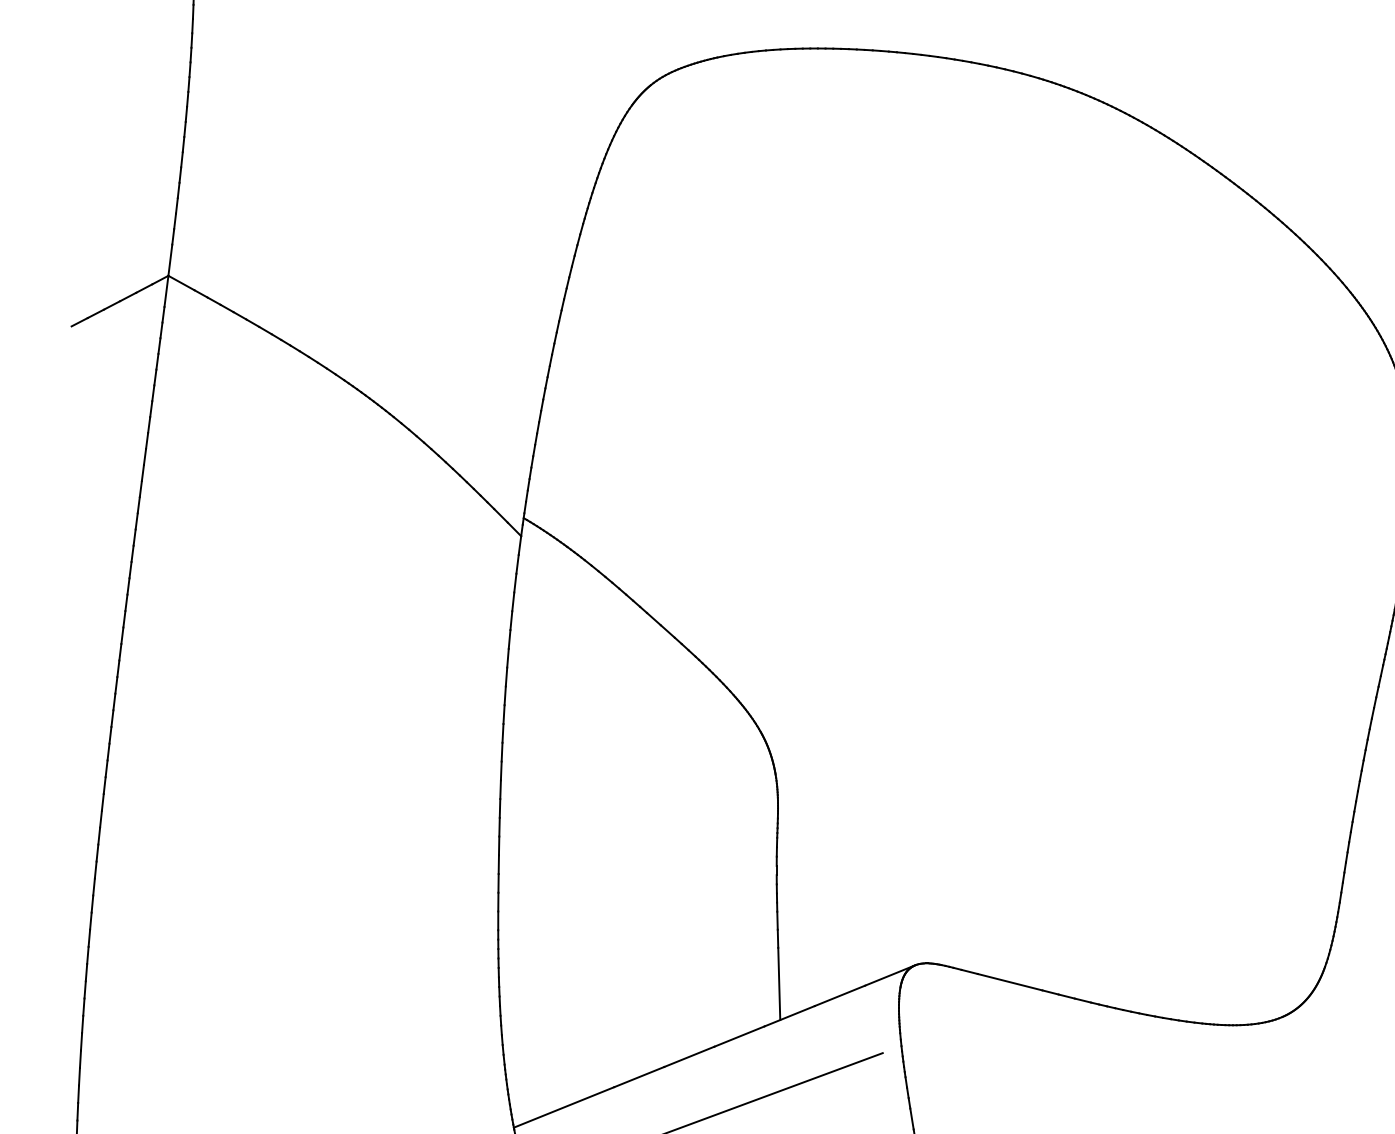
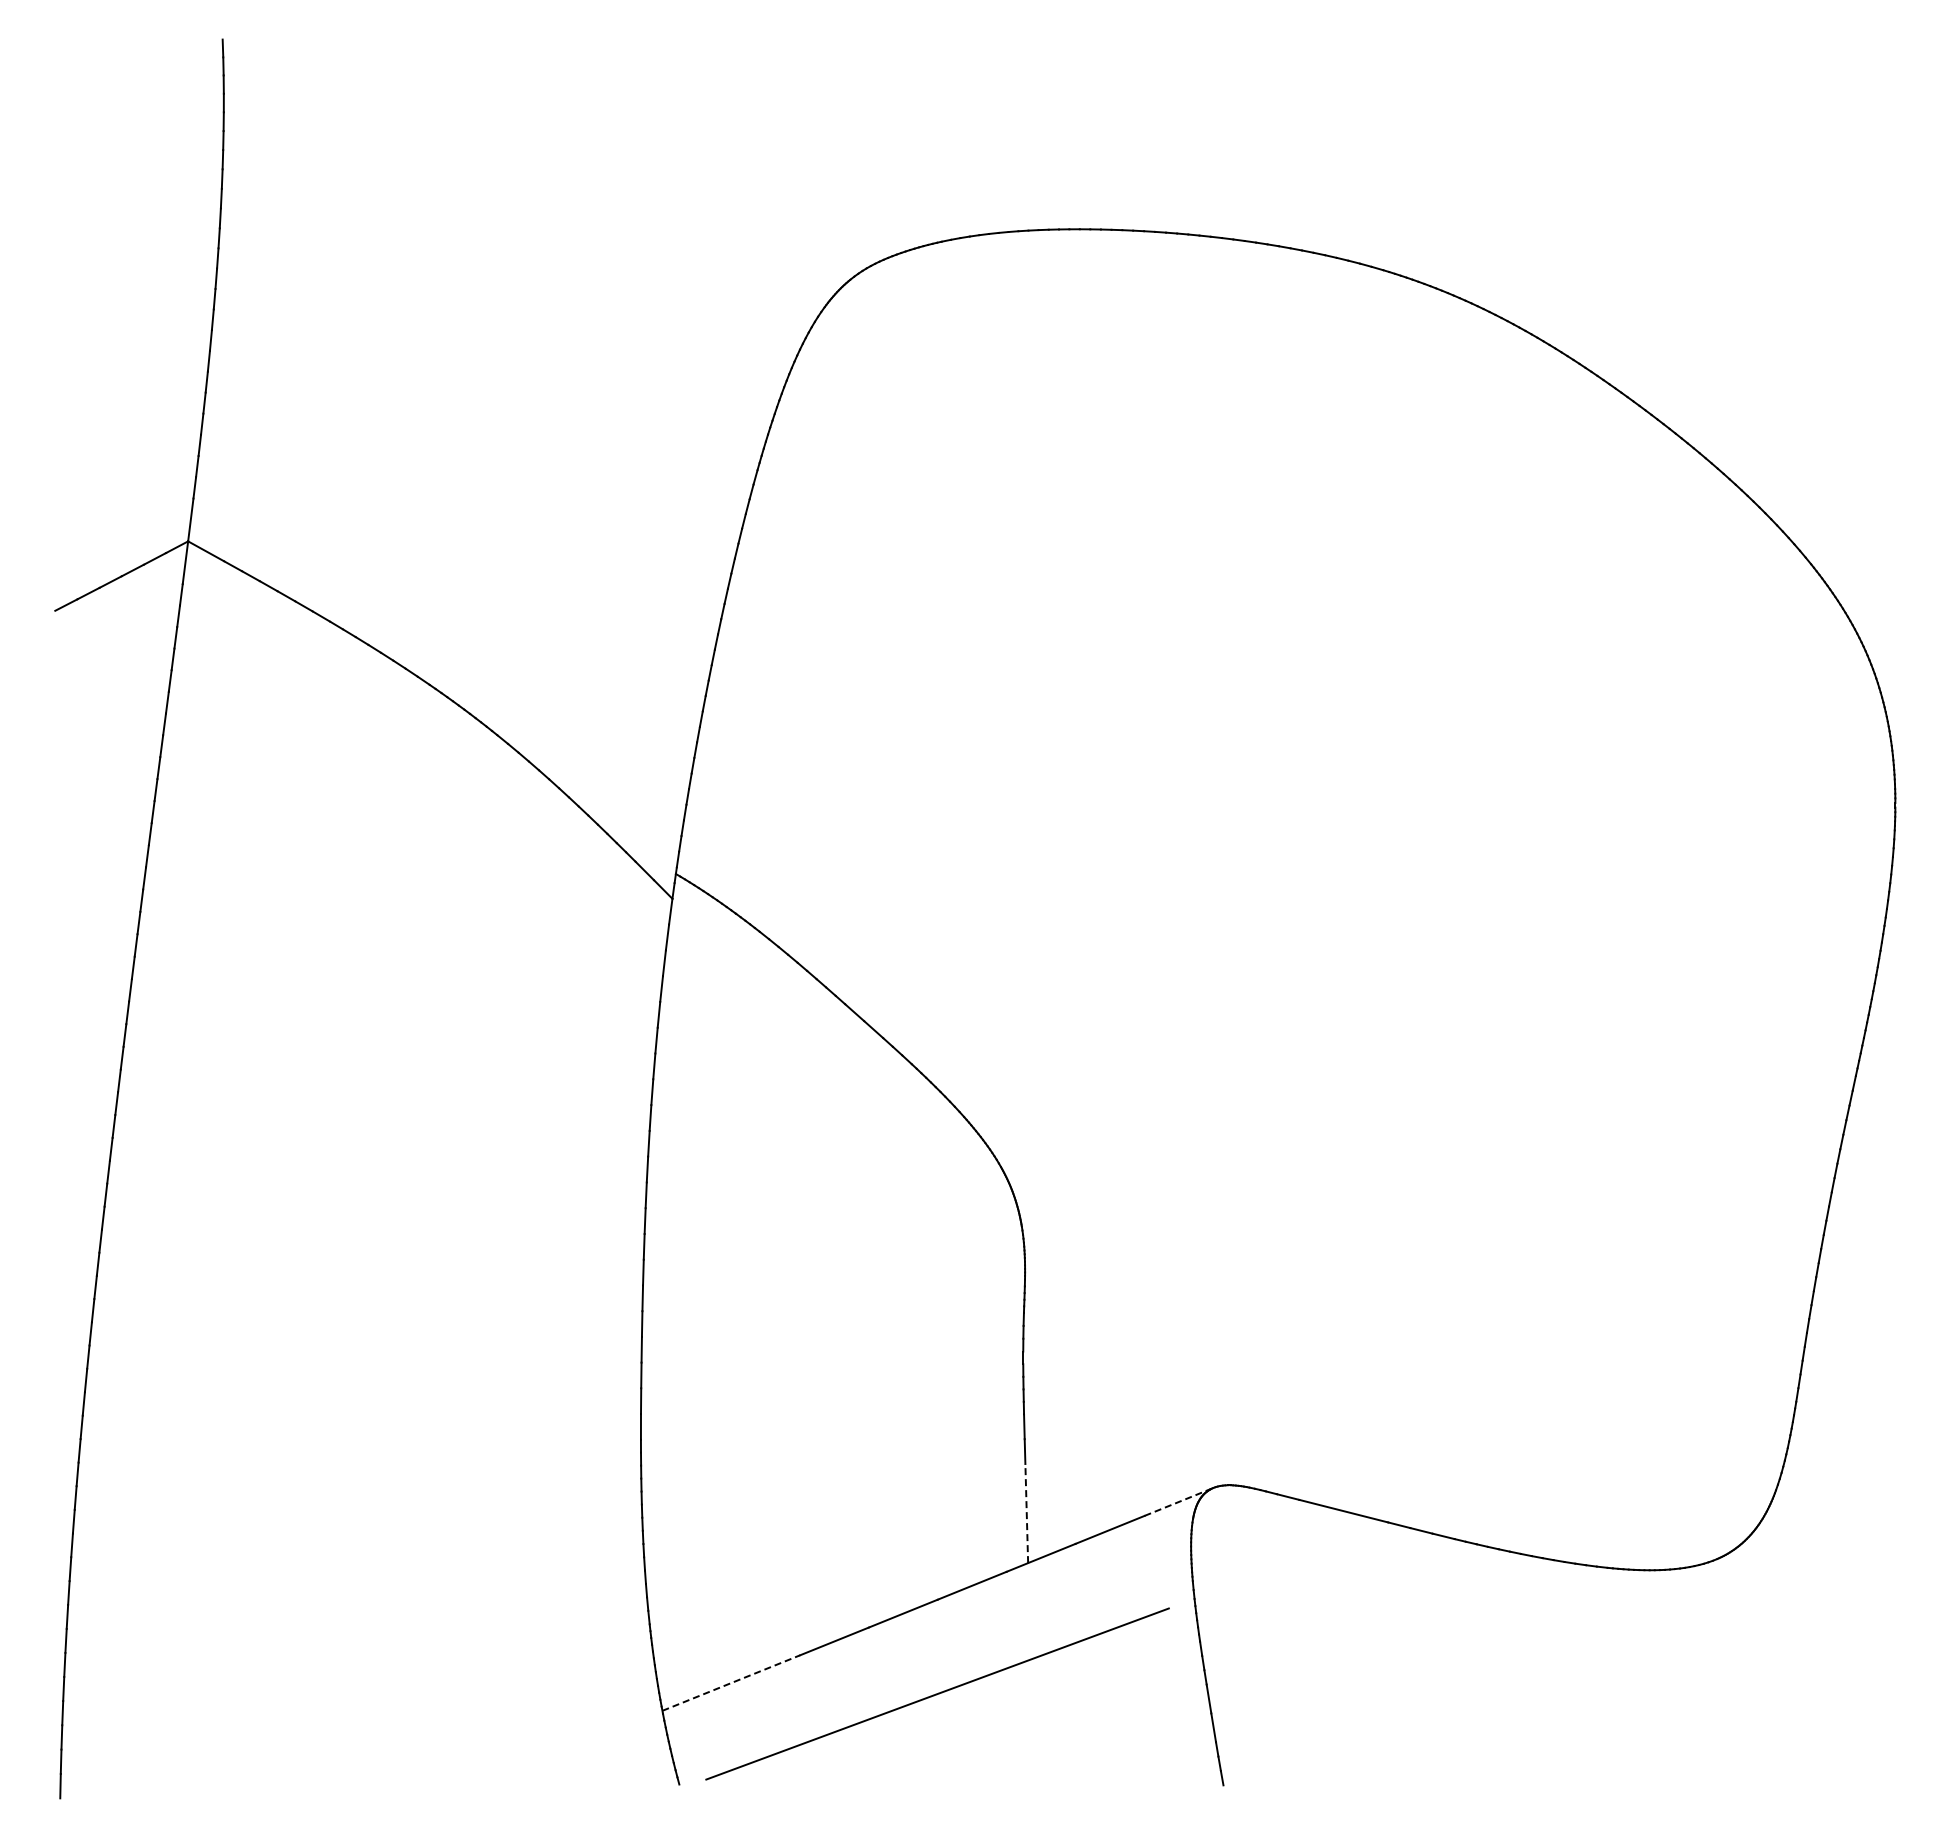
line: (890, 975) -> (1179, 1501), solid -> dashed
line: (779, 983) -> (1026, 1513), solid -> dashed
line: (564, 1107) -> (731, 1682), solid -> dashed

